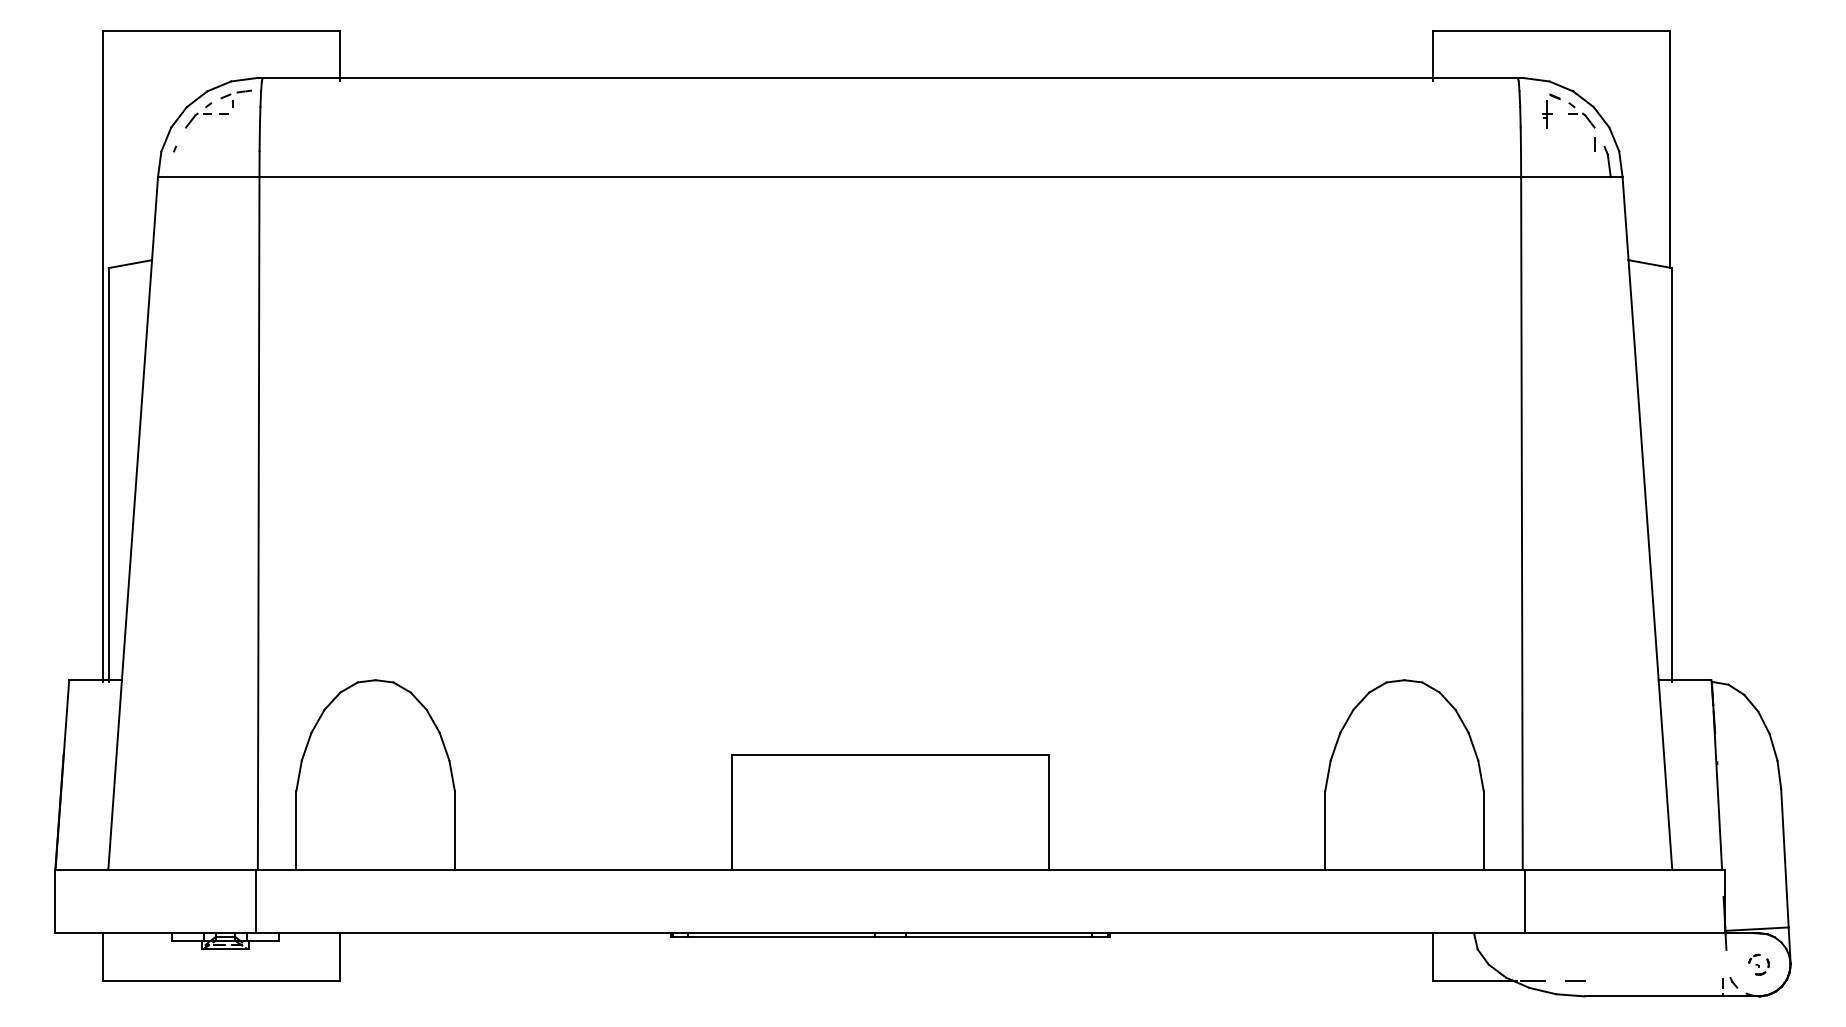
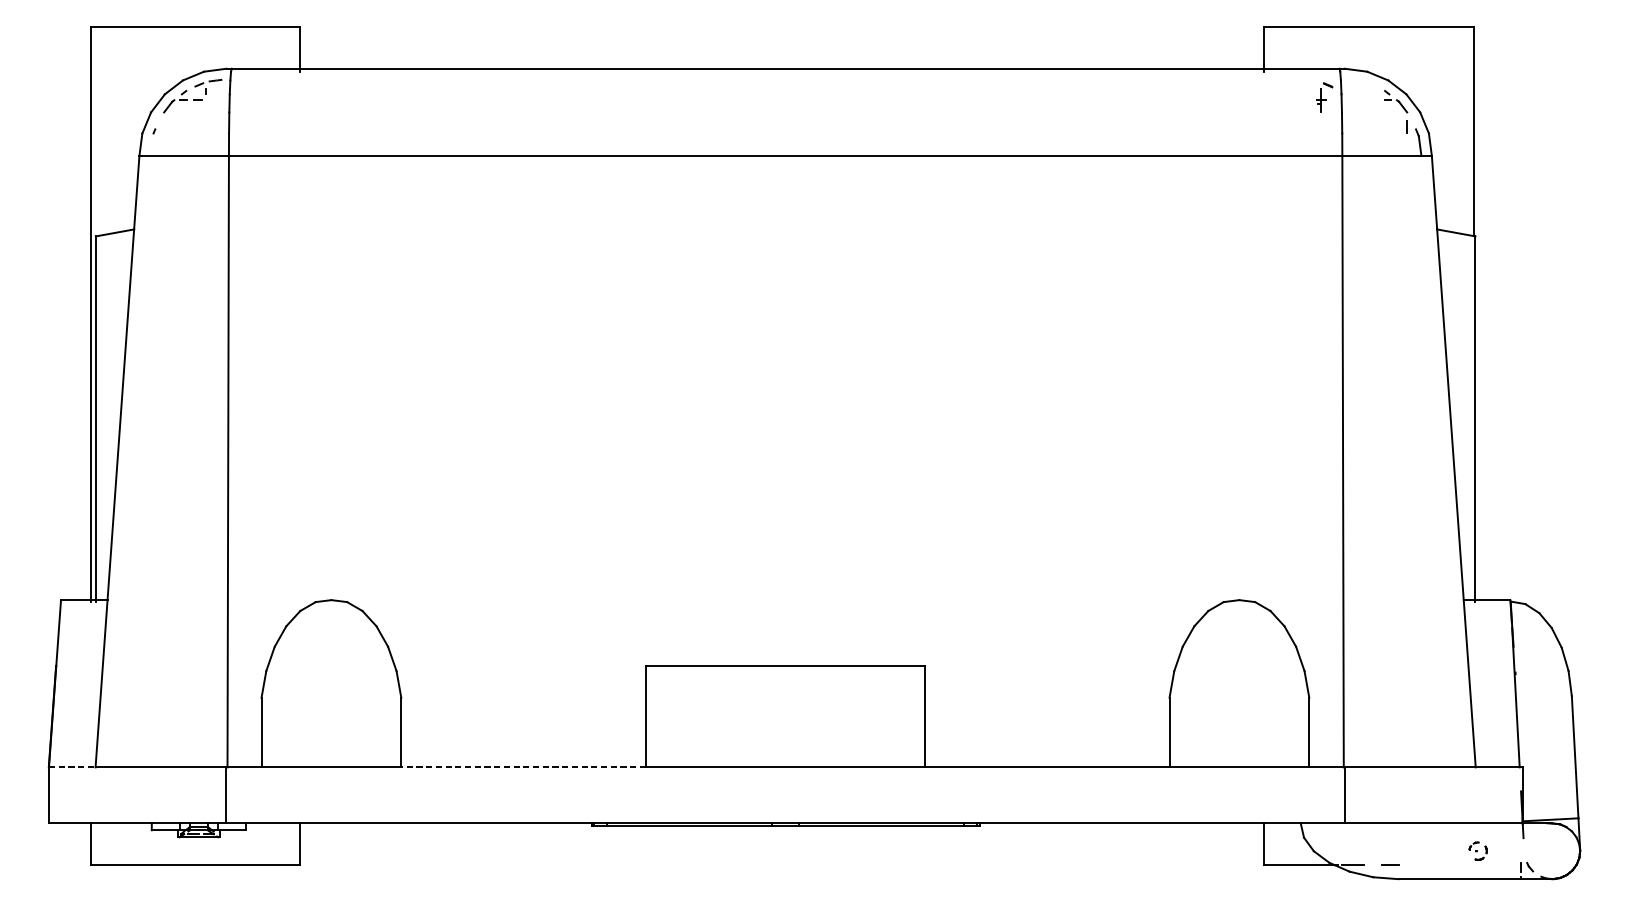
part: (1551, 110) -> (1325, 97), moved
line: (82, 869) -> (72, 767), solid -> dashed
line: (593, 869) -> (523, 767), solid -> dashed
part: (1758, 964) -> (1477, 851), moved

